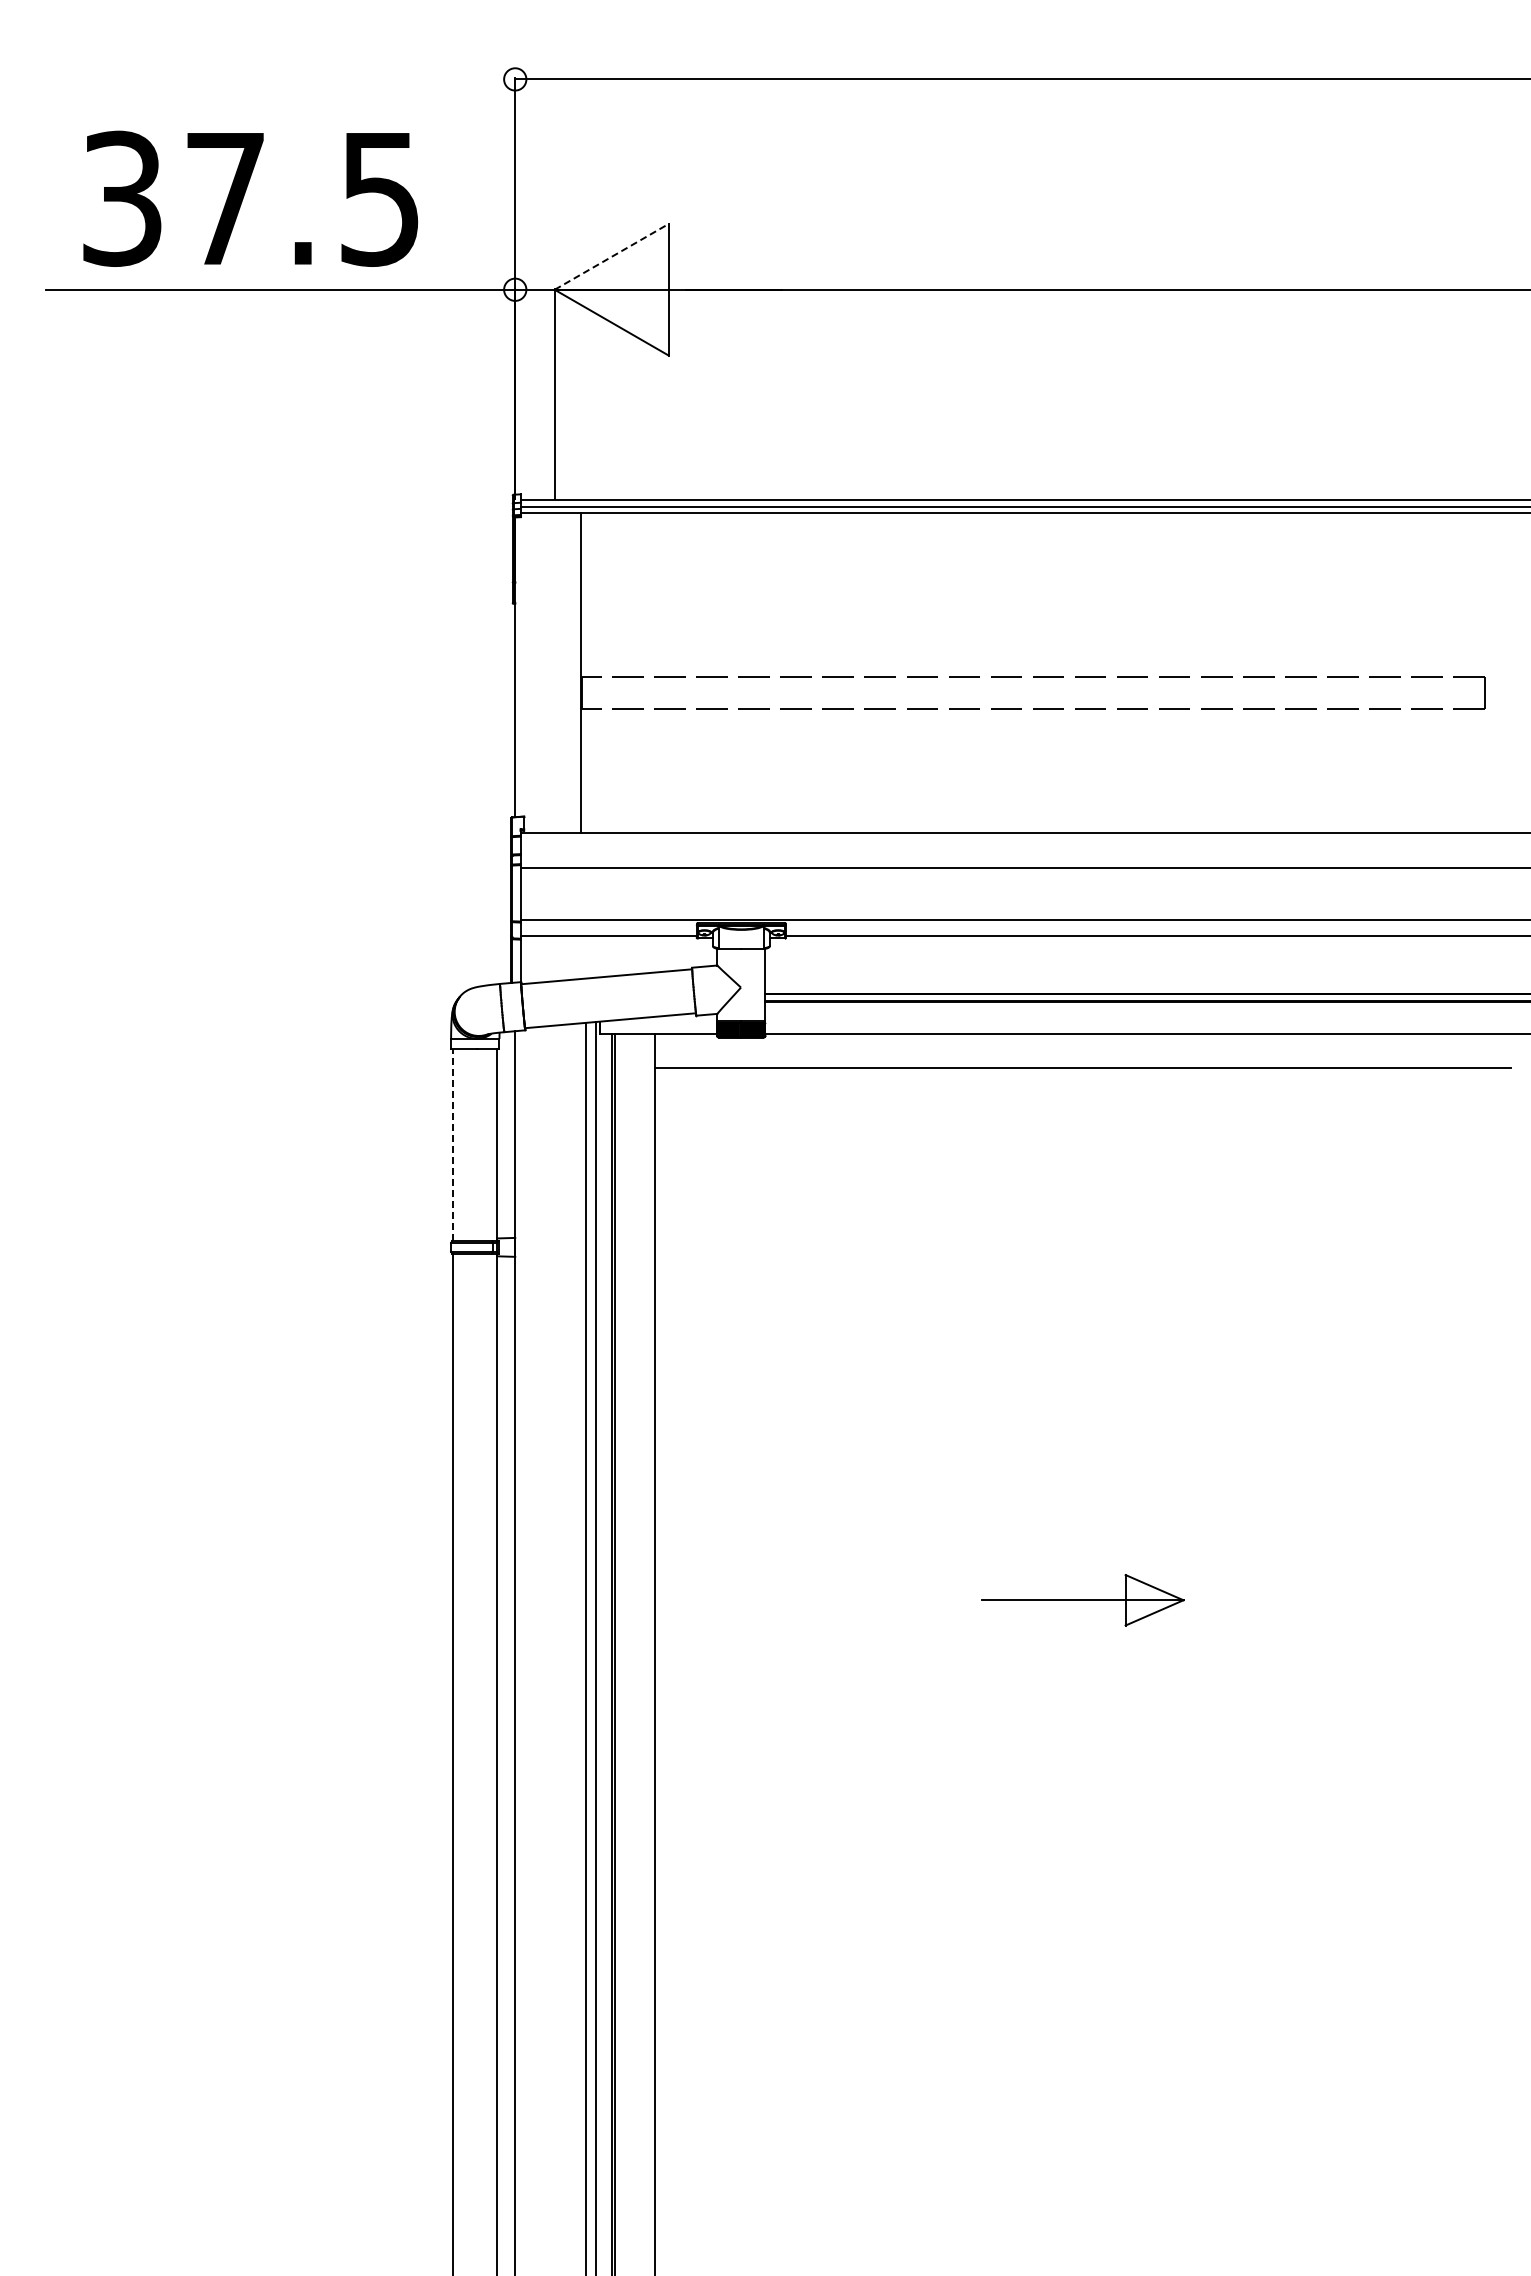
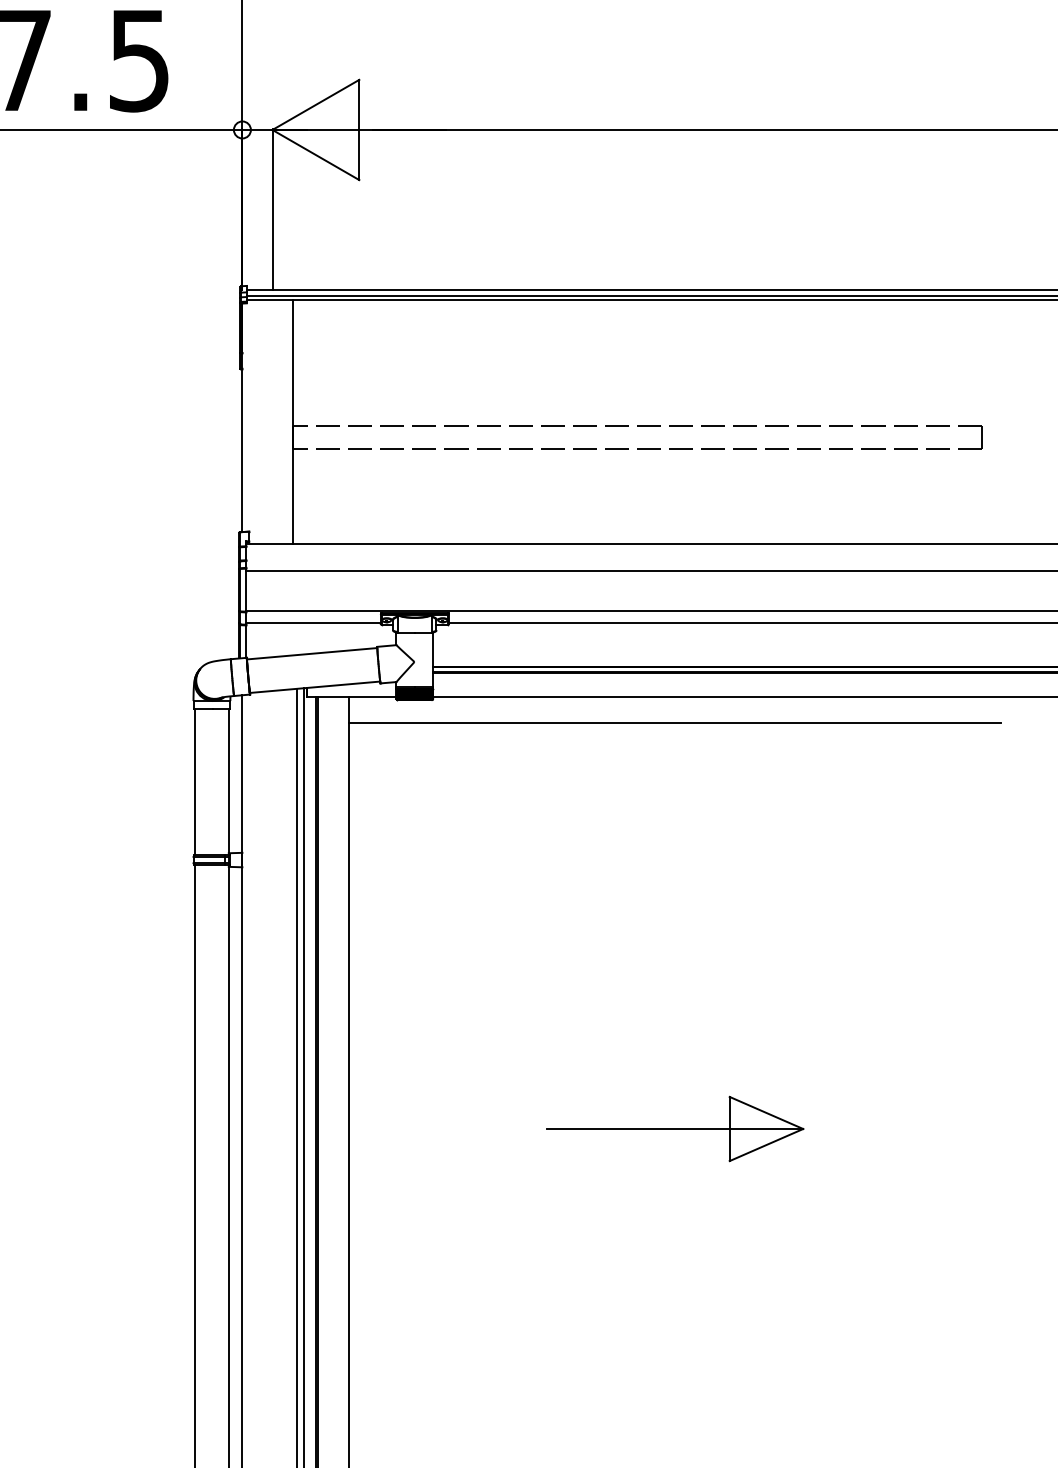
line: (611, 256) -> (315, 104), dashed -> solid
line: (453, 1145) -> (195, 782), dashed -> solid
part: (1082, 1600) -> (674, 1129), size x1.67

